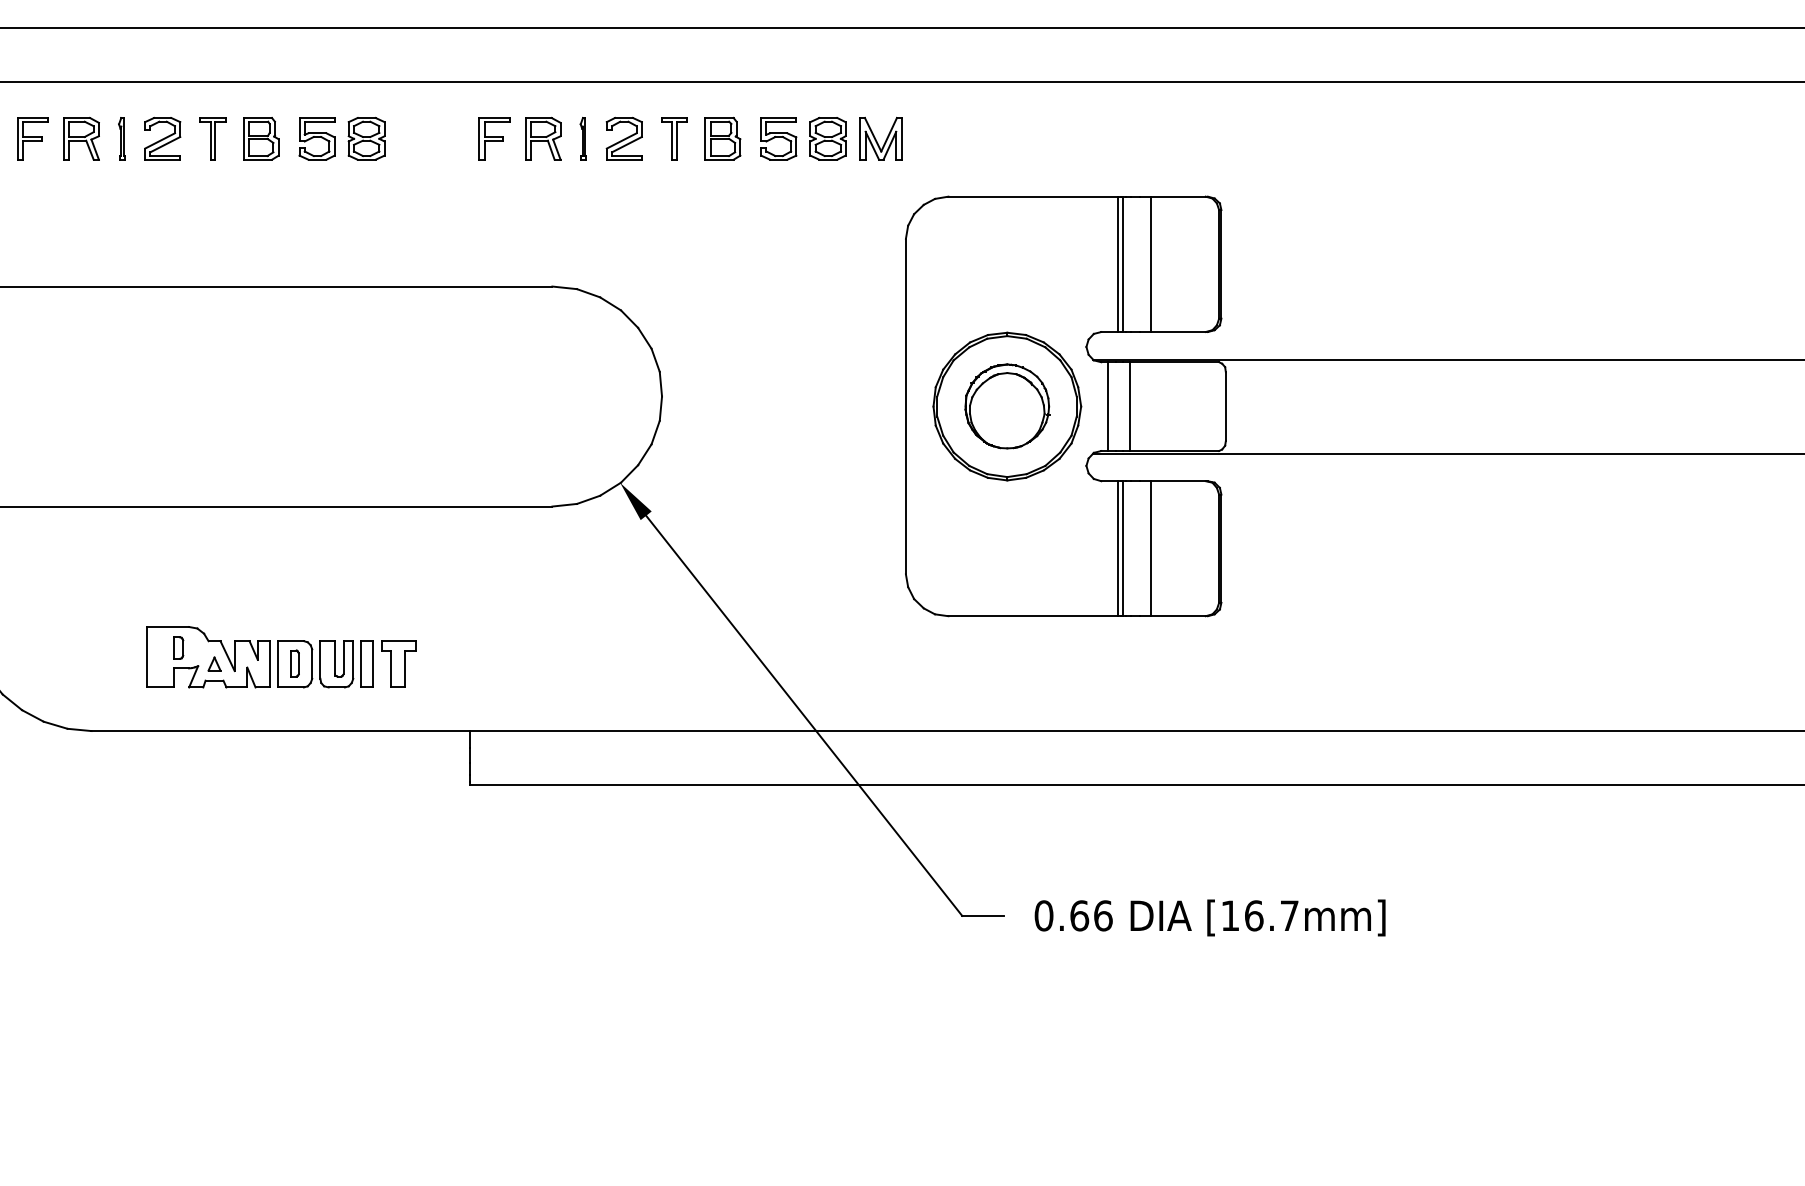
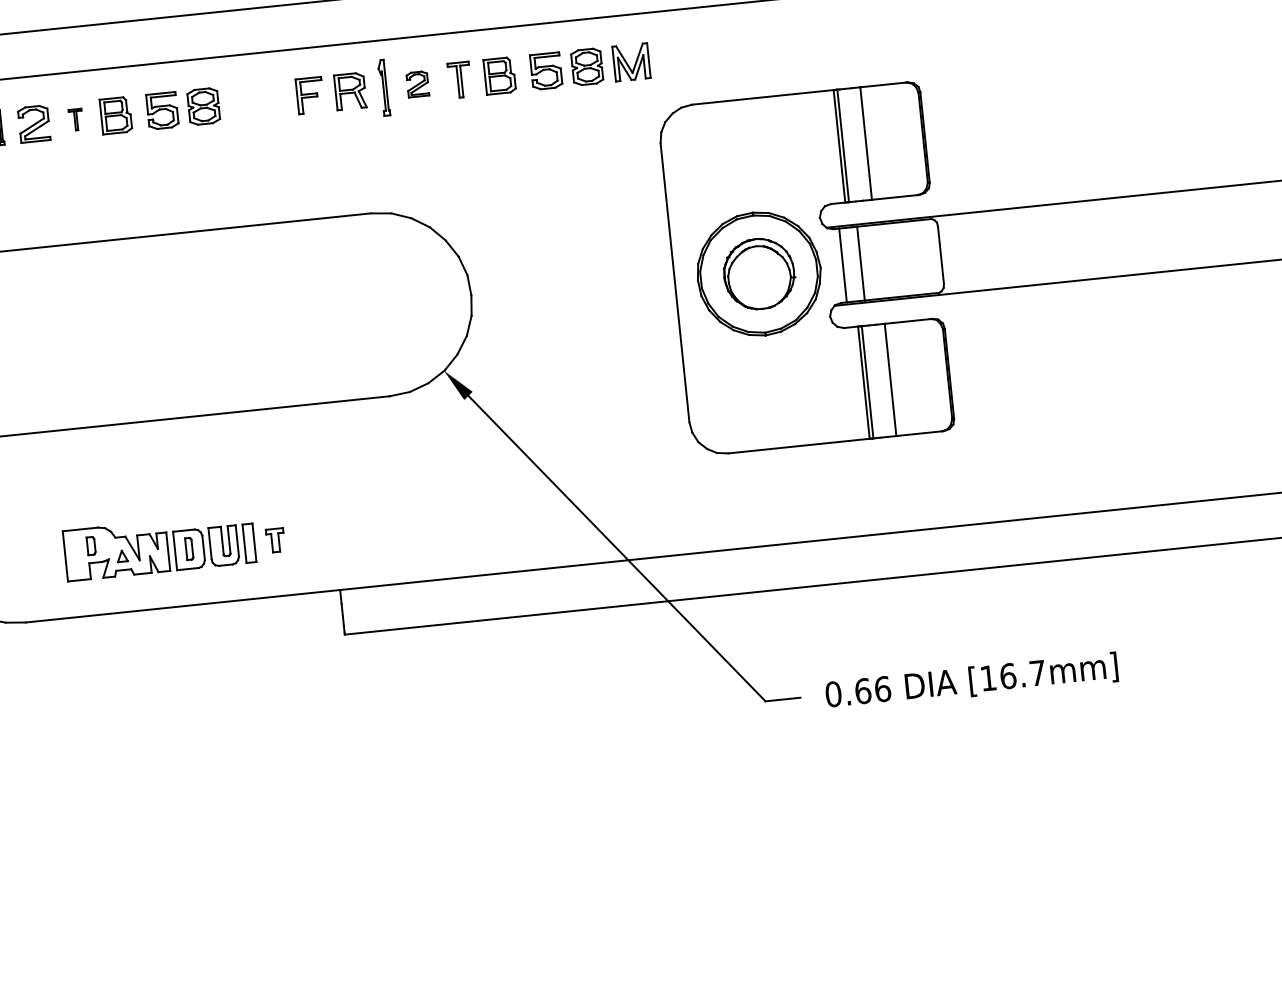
part: (212, 138) -> (75, 119), size x0.6
part: (582, 138) -> (383, 87), size x1.6
part: (623, 138) -> (417, 84), size x0.7
part: (398, 663) -> (275, 539), size x0.6

